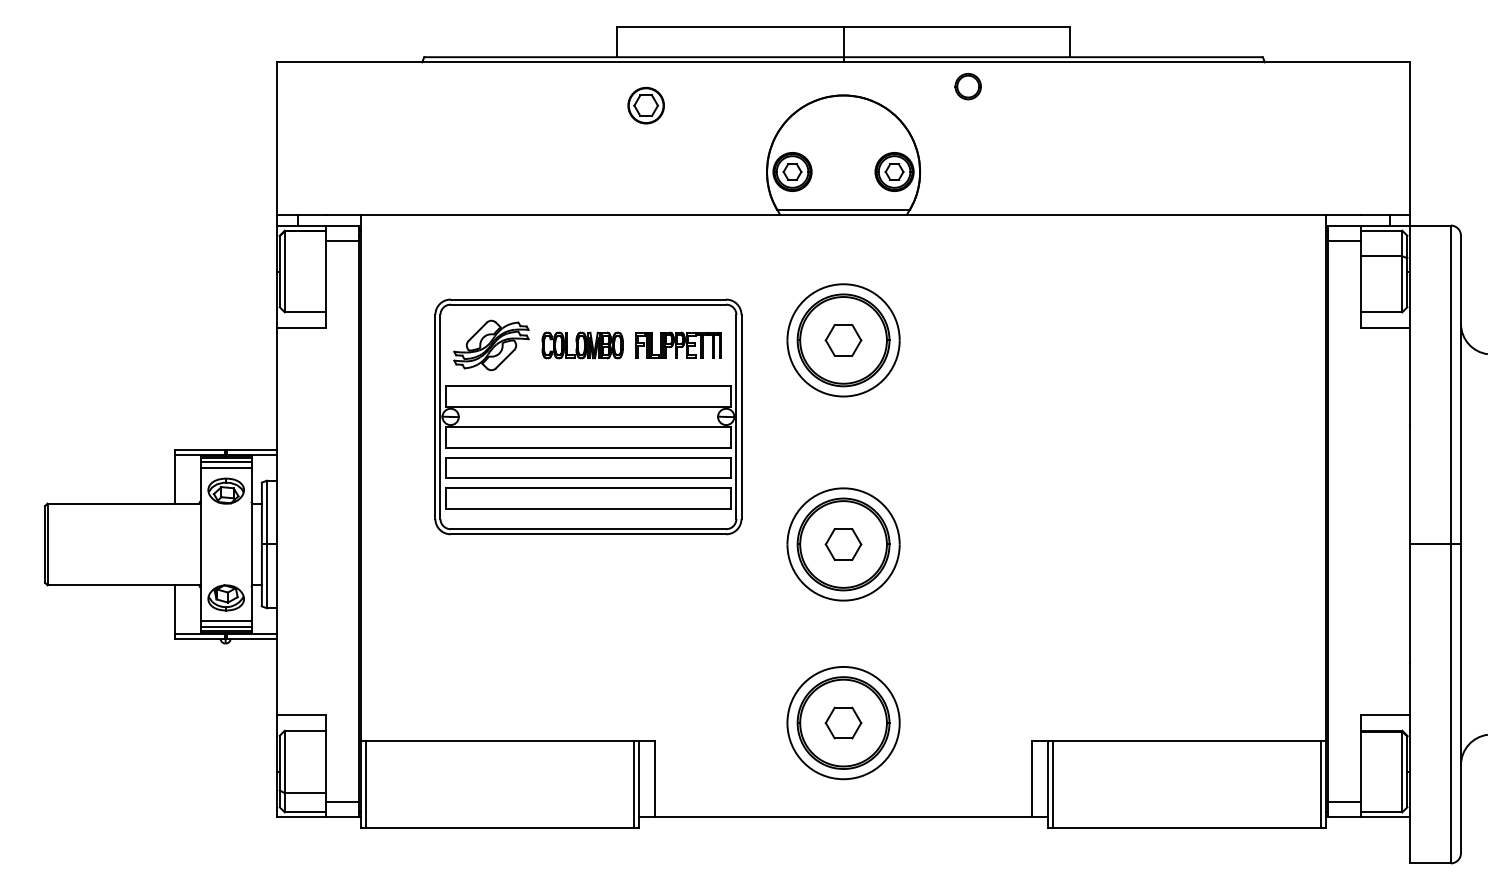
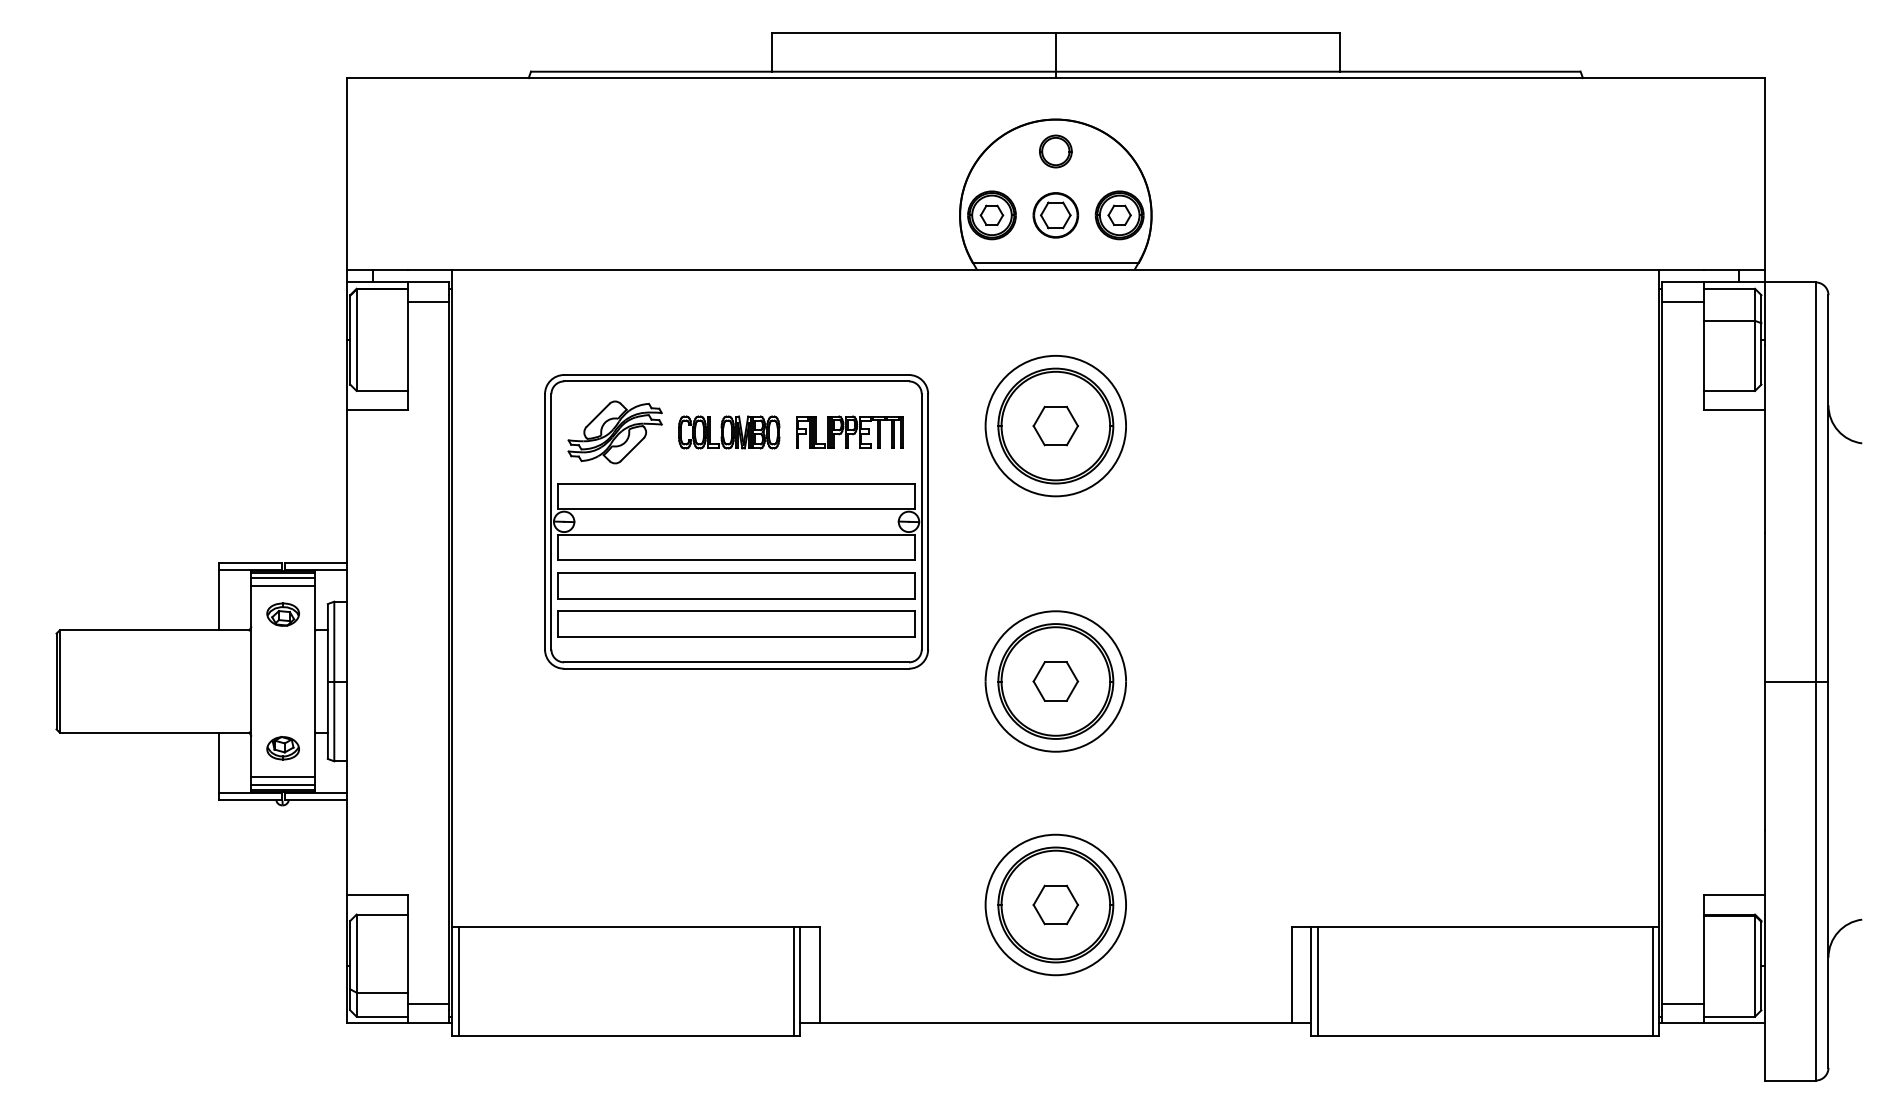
part: (967, 86) -> (1055, 151), moved
part: (645, 105) -> (1055, 215), moved
part: (225, 490) -> (282, 614), size x0.71
part: (225, 597) -> (282, 747), size x0.71

